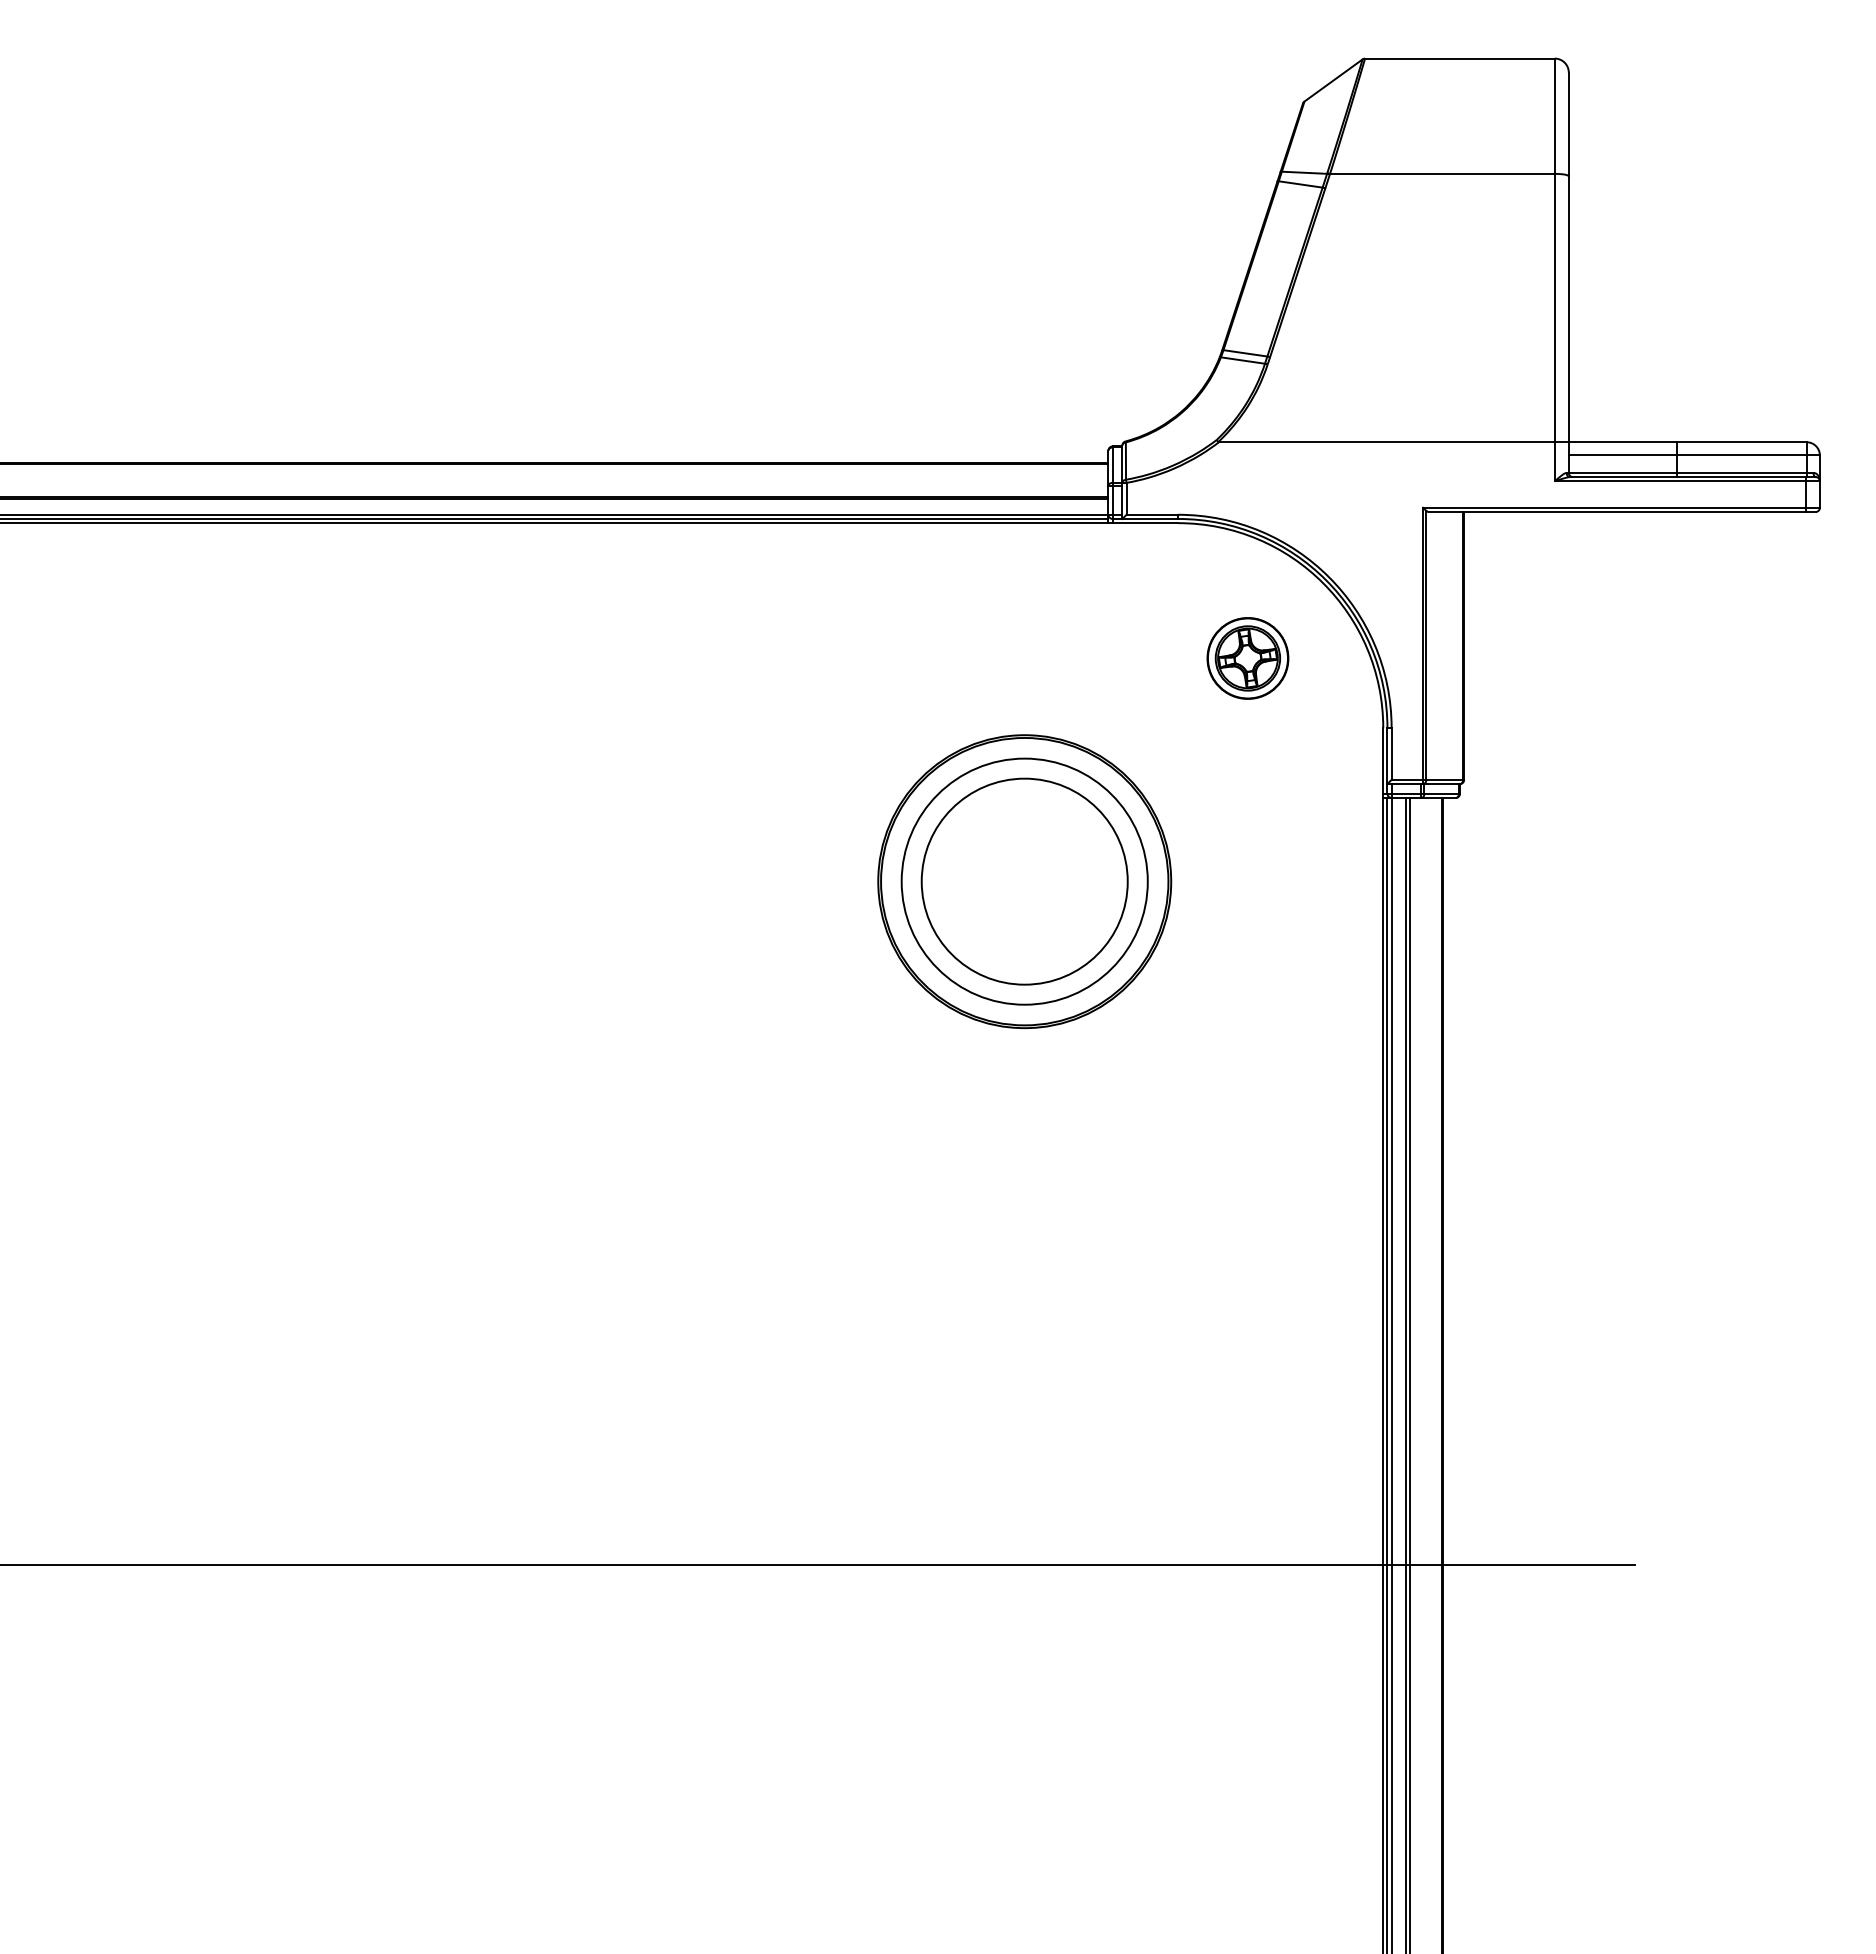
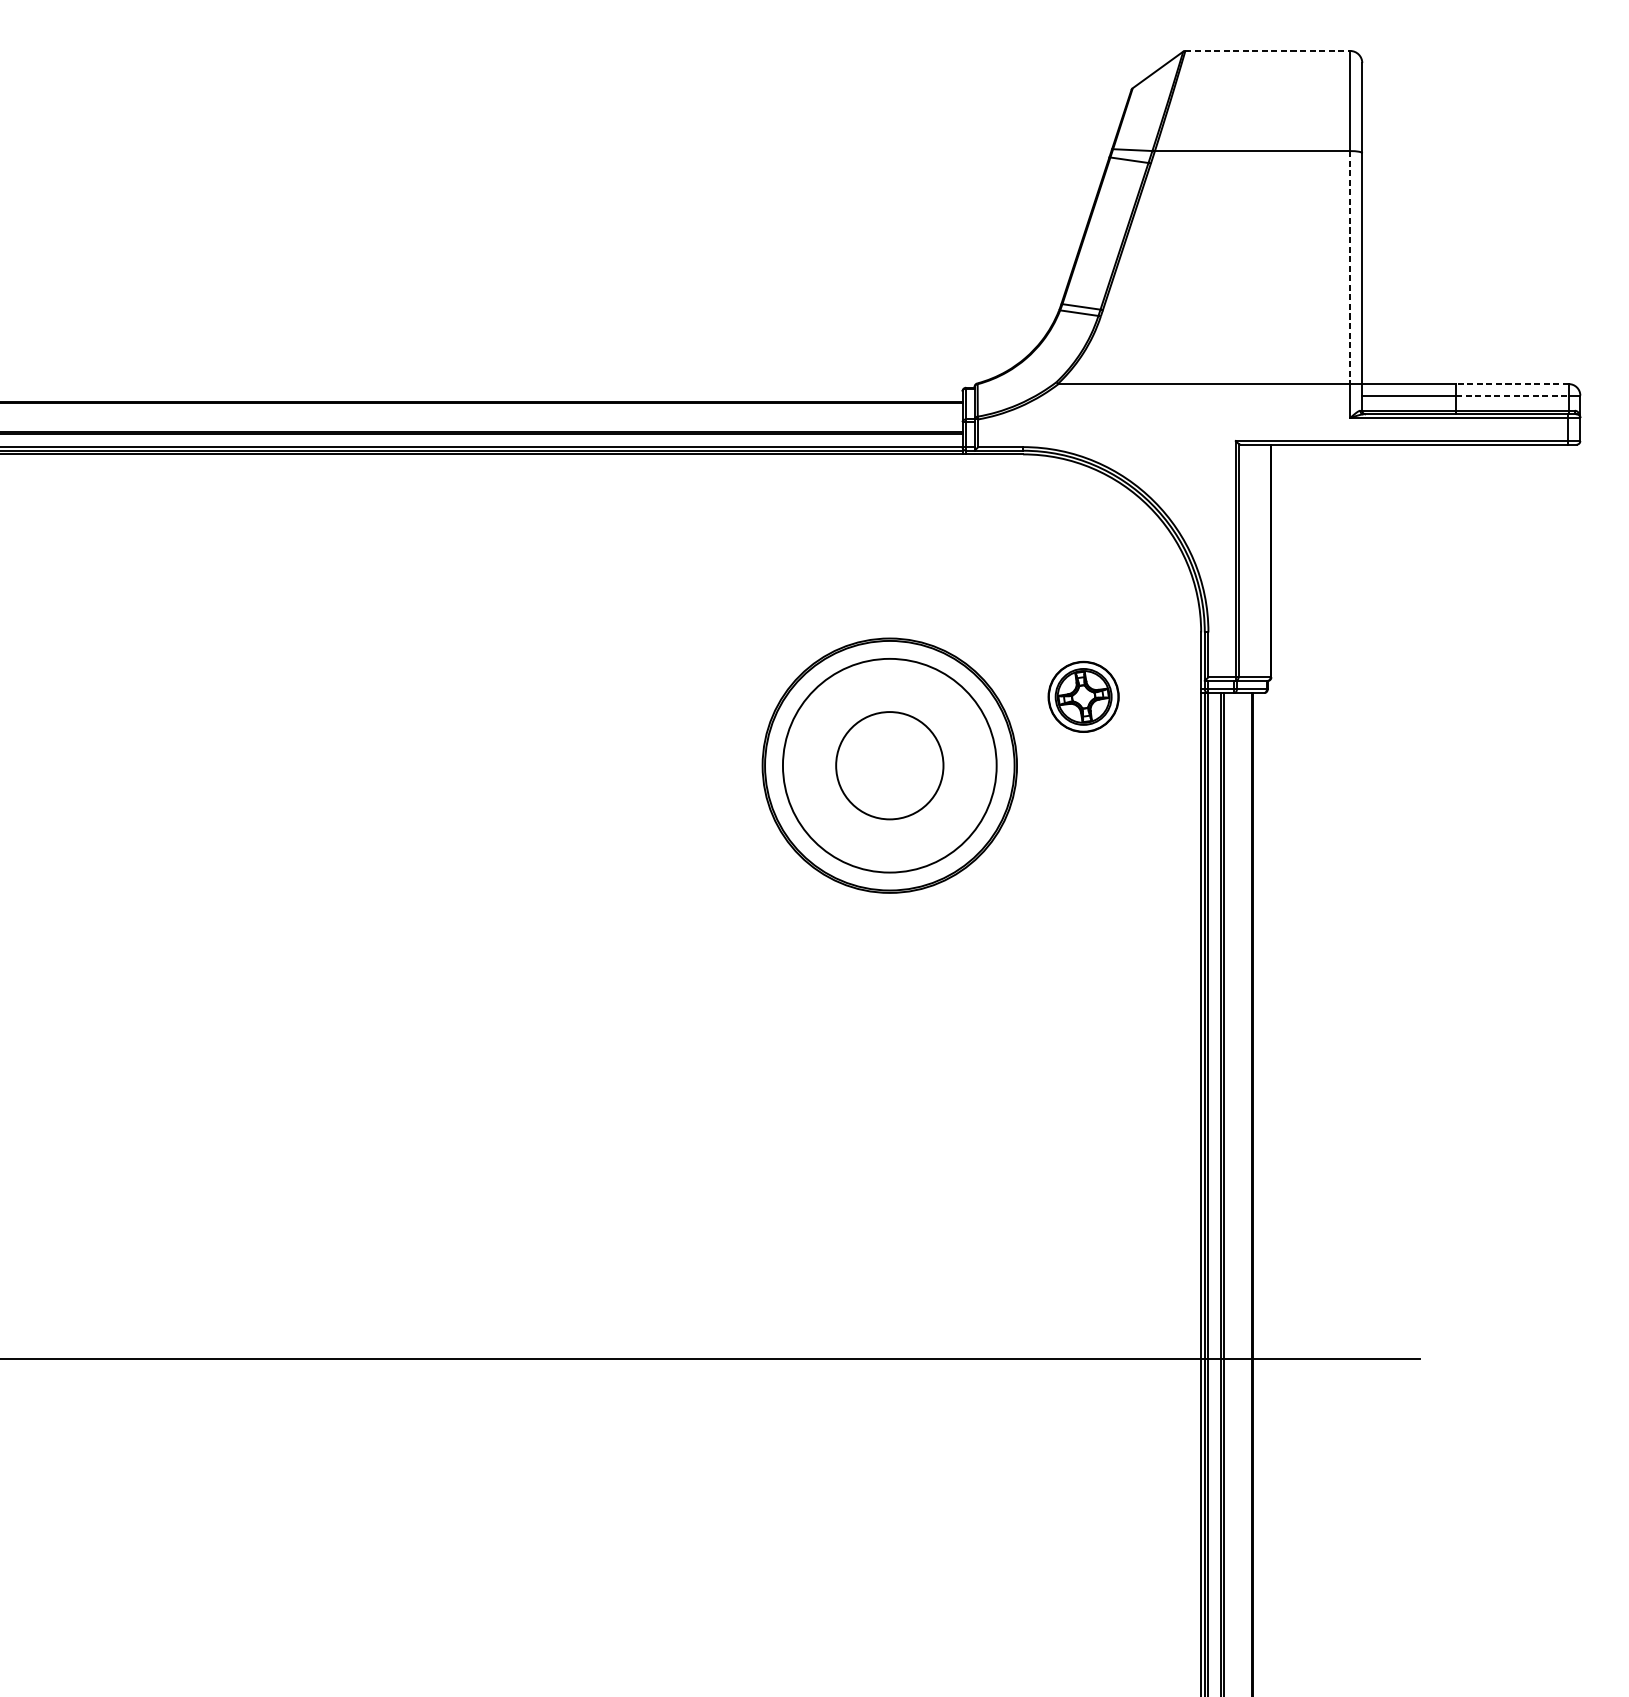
line: (1459, 58) -> (1267, 50), solid -> dashed
line: (1554, 308) -> (1349, 267), solid -> dashed
line: (1741, 442) -> (1512, 384), solid -> dashed
line: (1741, 455) -> (1512, 395), solid -> dashed
part: (1247, 658) -> (1083, 696), moved
circle: (1024, 881) -> (889, 765), size x0.6

